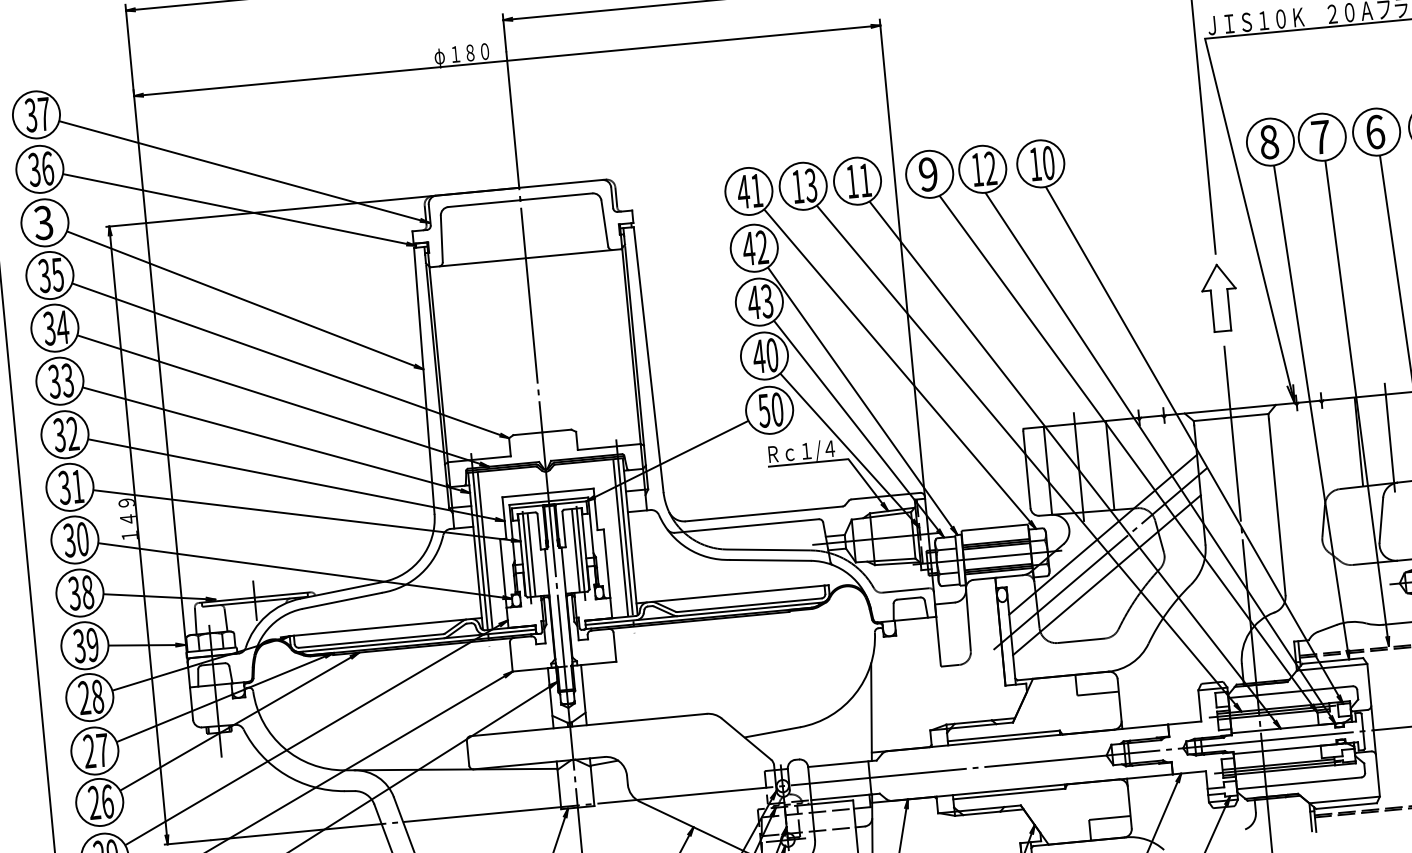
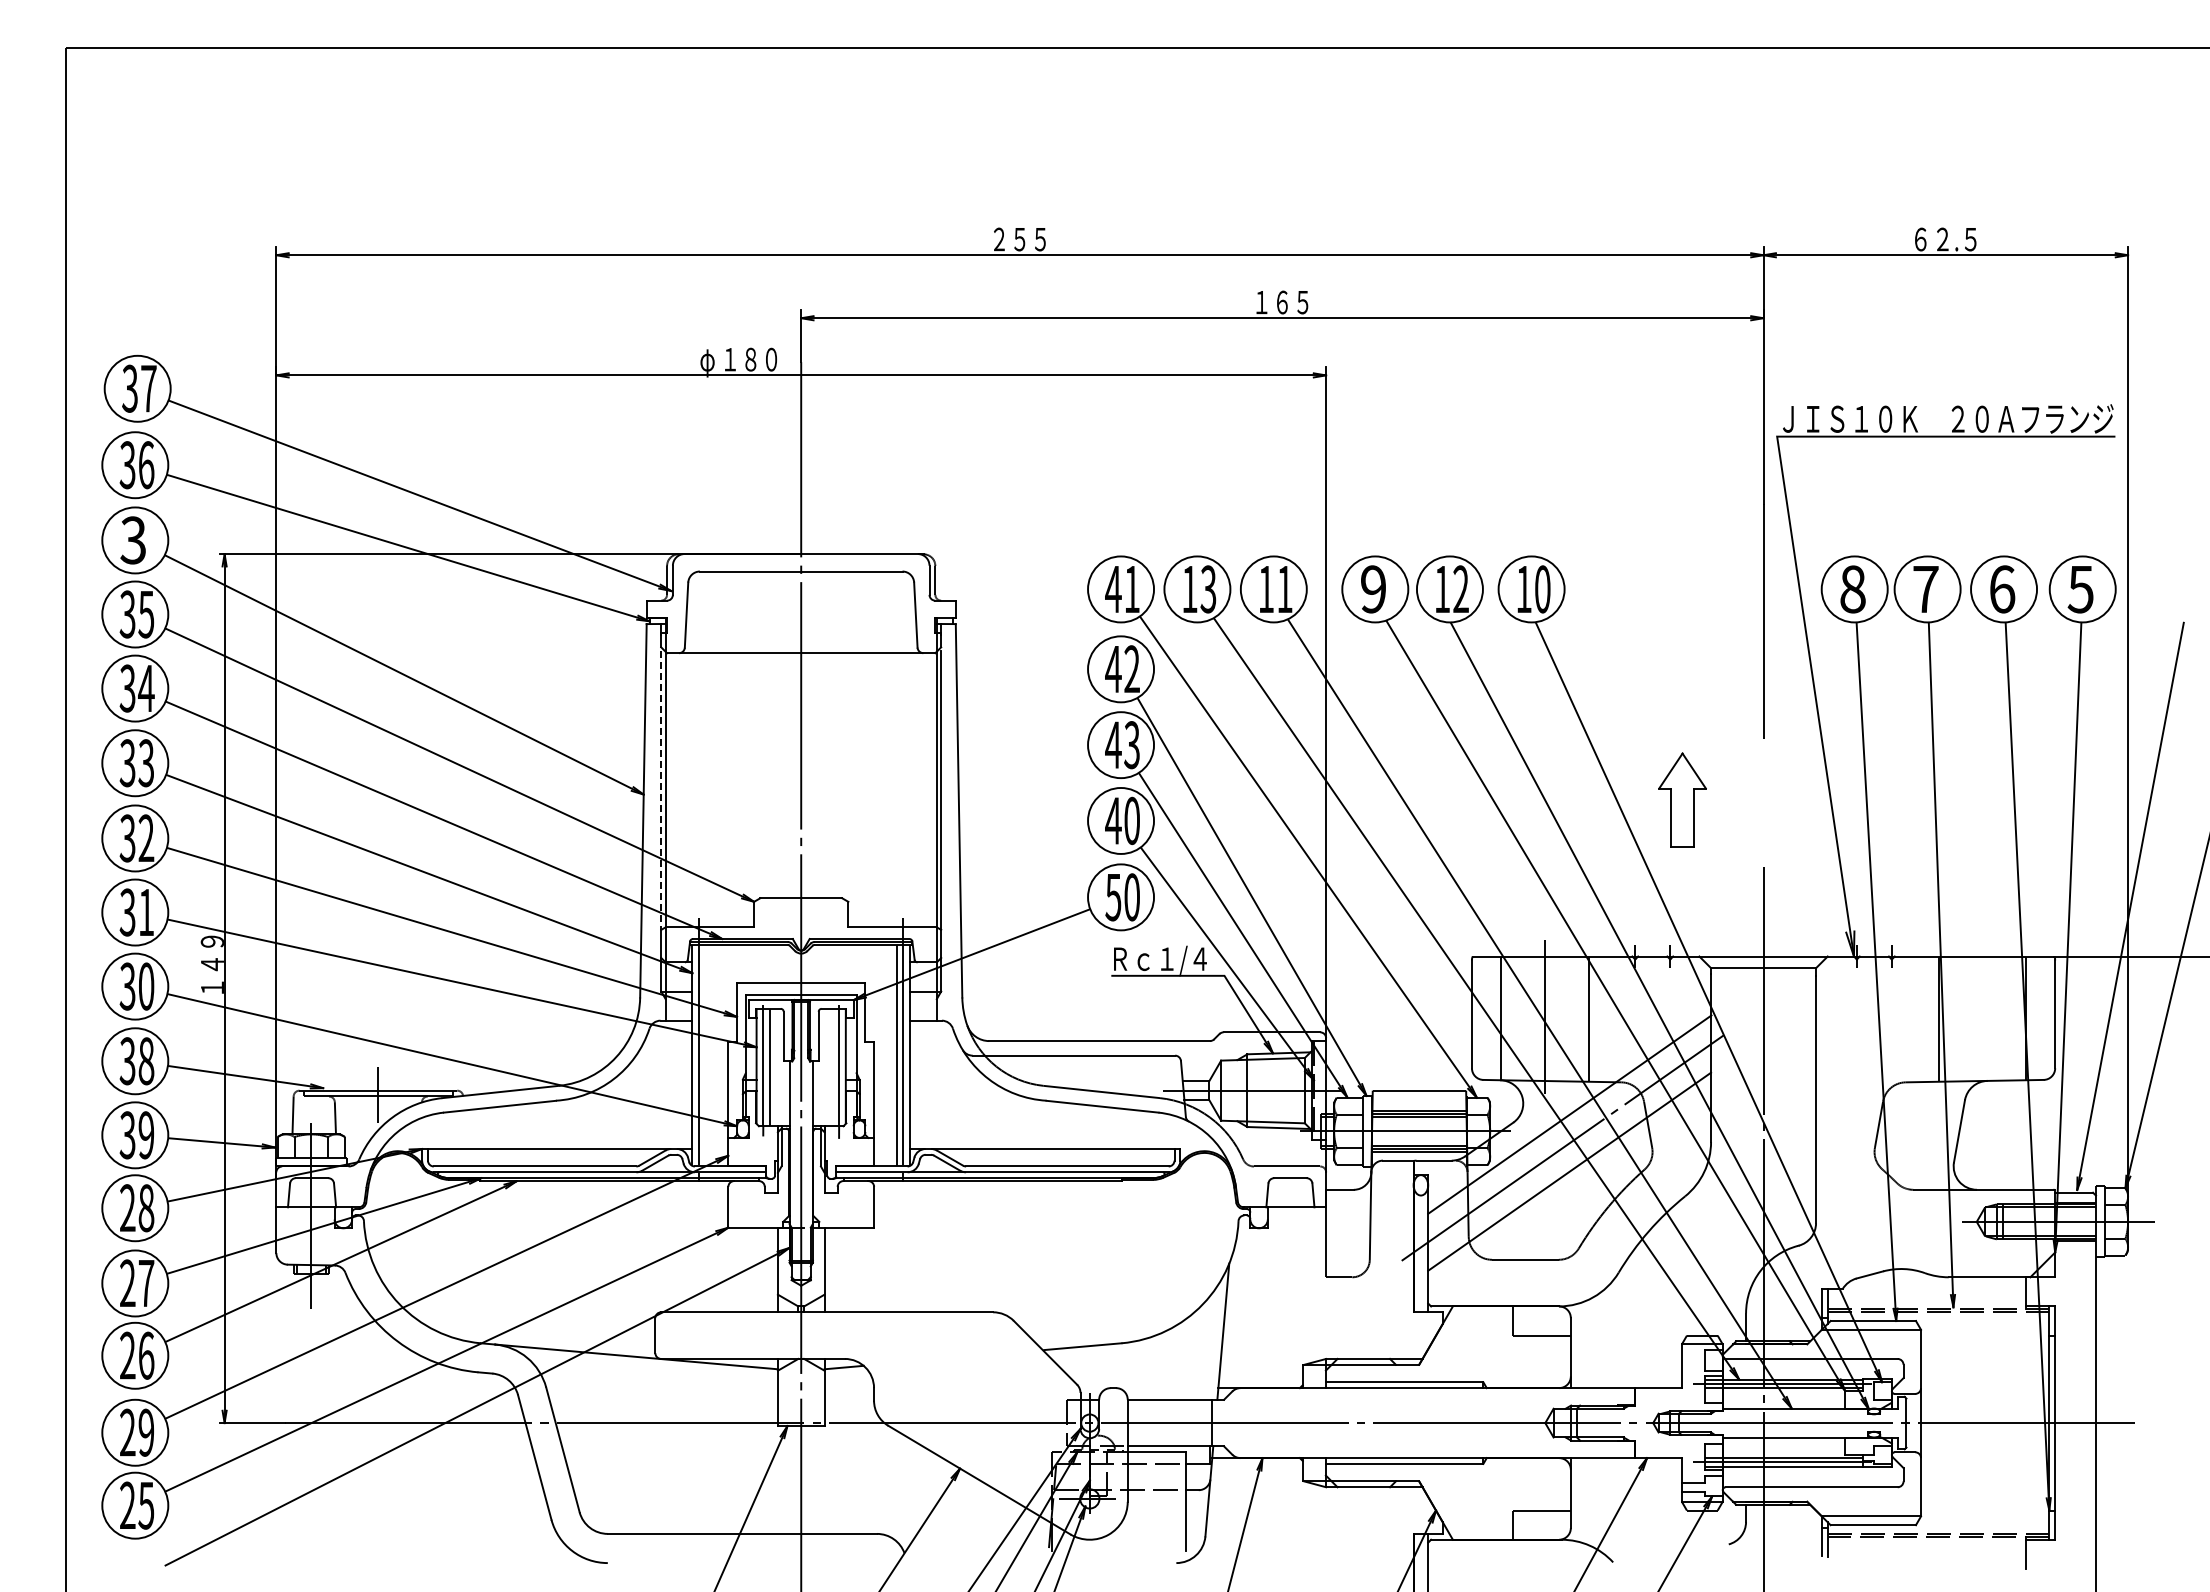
part: (1219, 297) -> (1682, 799), moved
line: (435, 365) -> (661, 790), solid -> dashed
line: (1390, 437) -> (1982, 1017), removed
line: (484, 550) -> (705, 1055), removed
line: (575, 550) -> (832, 1067), removed

